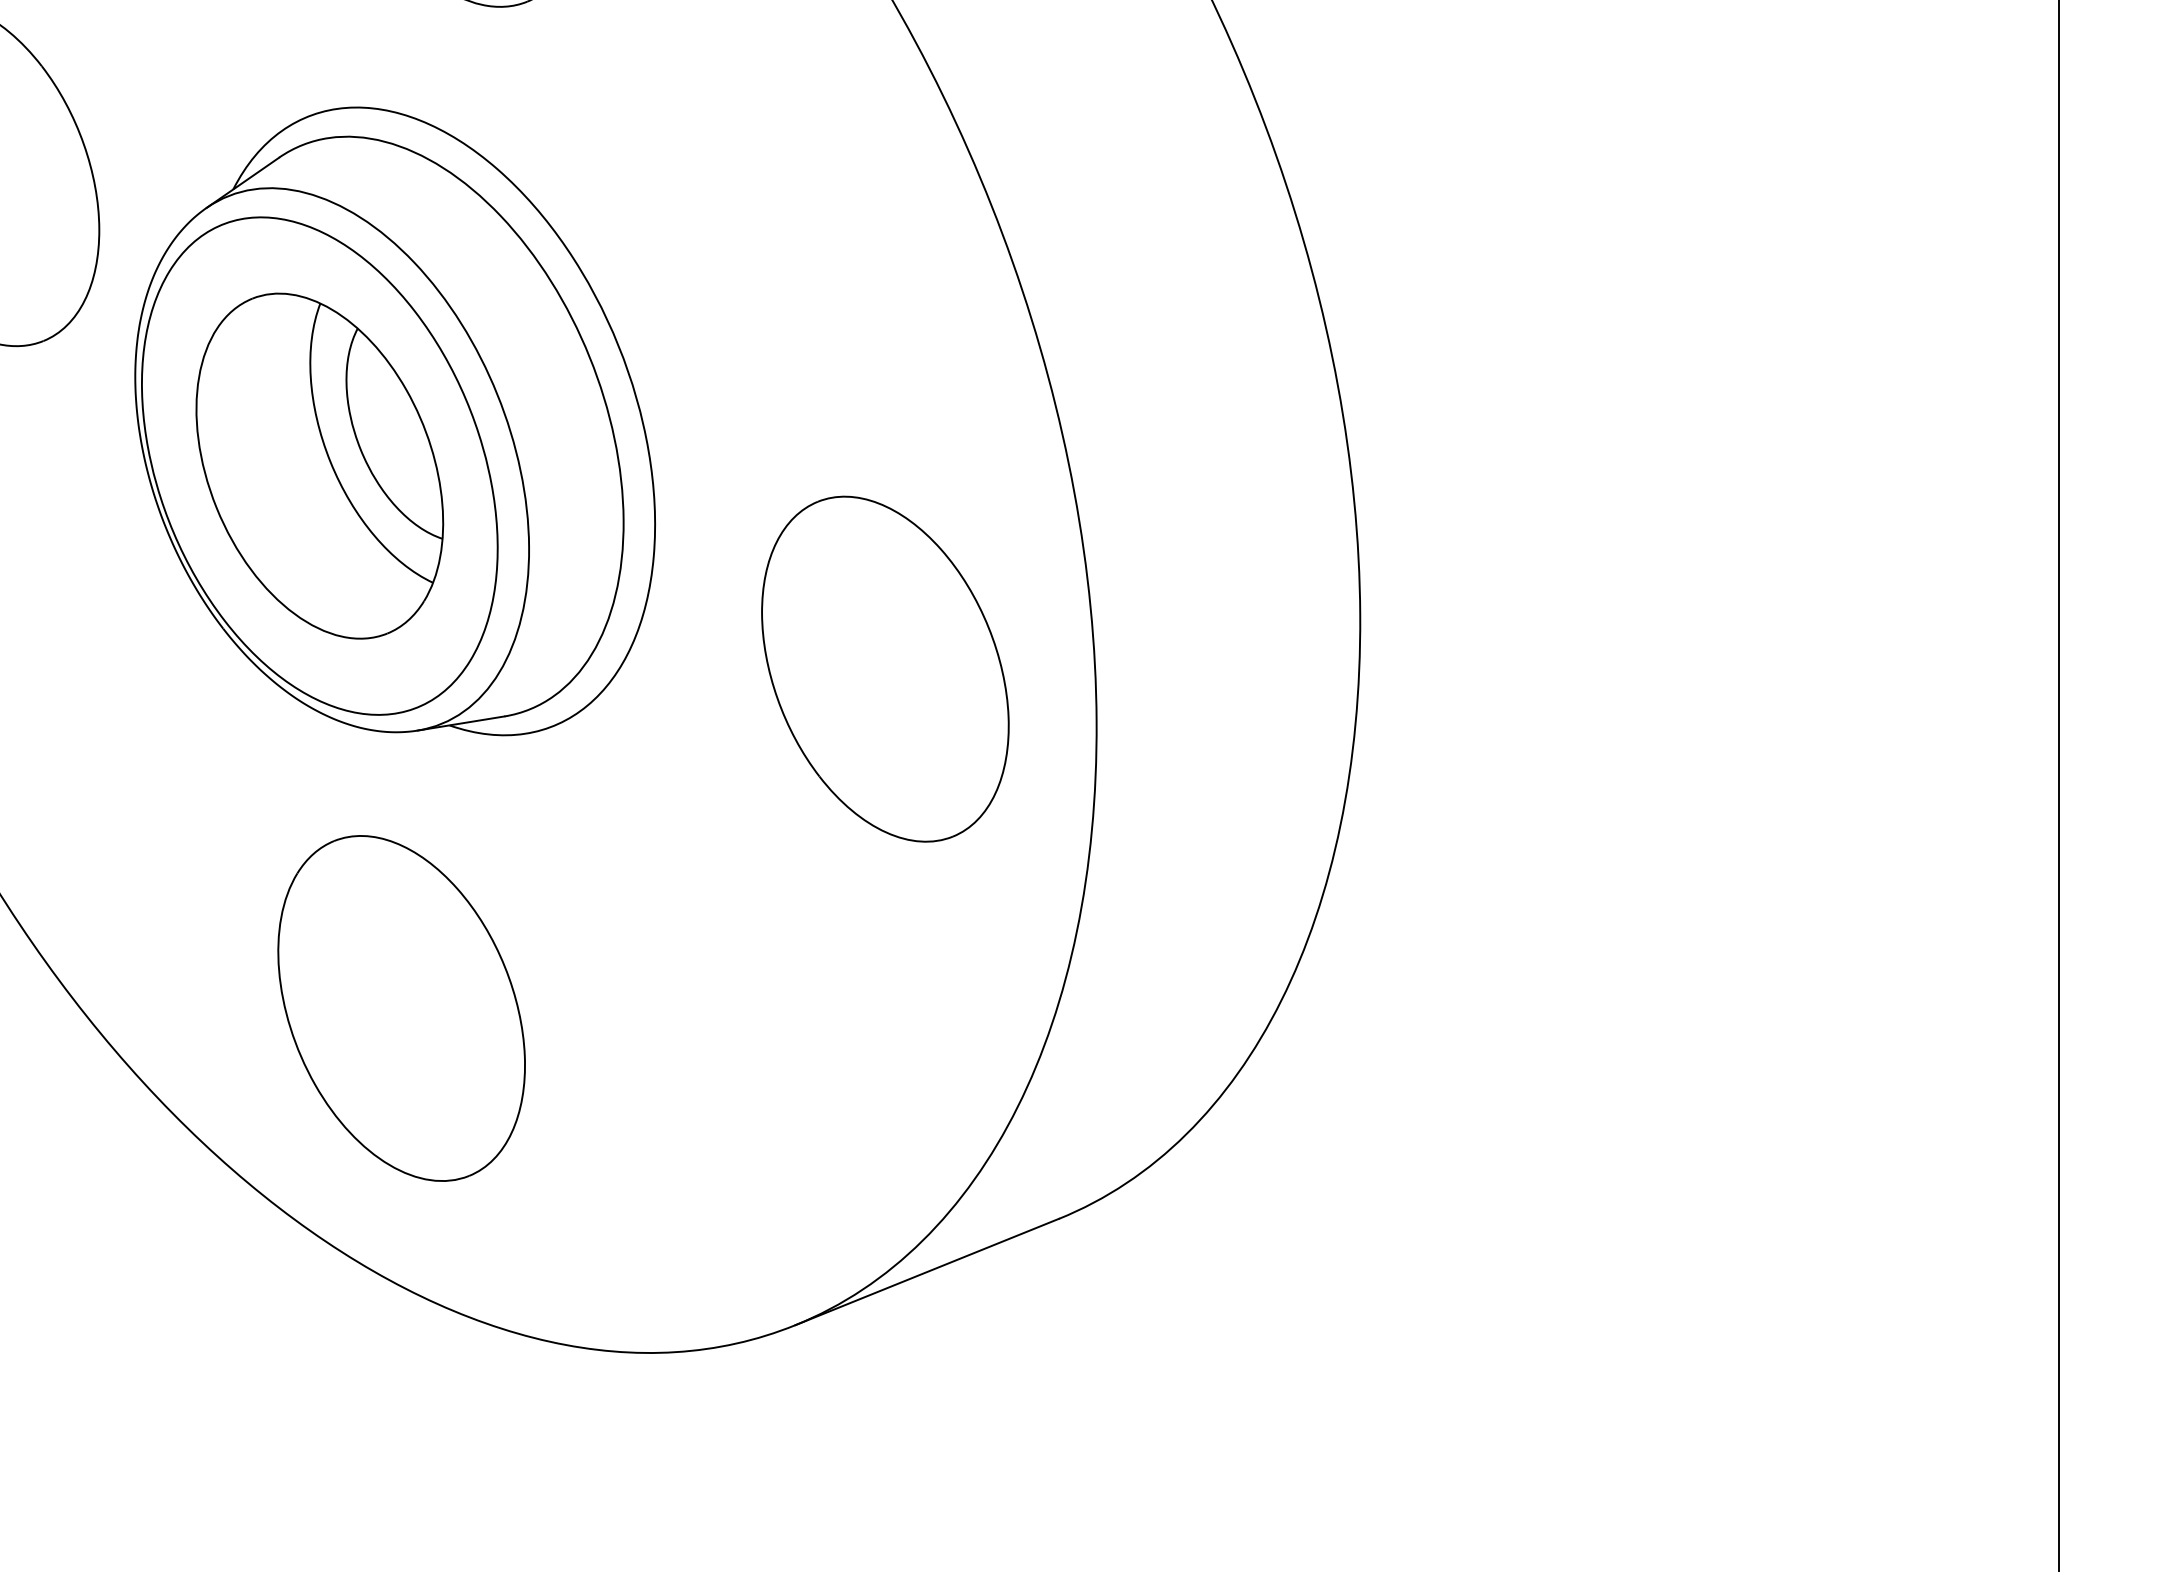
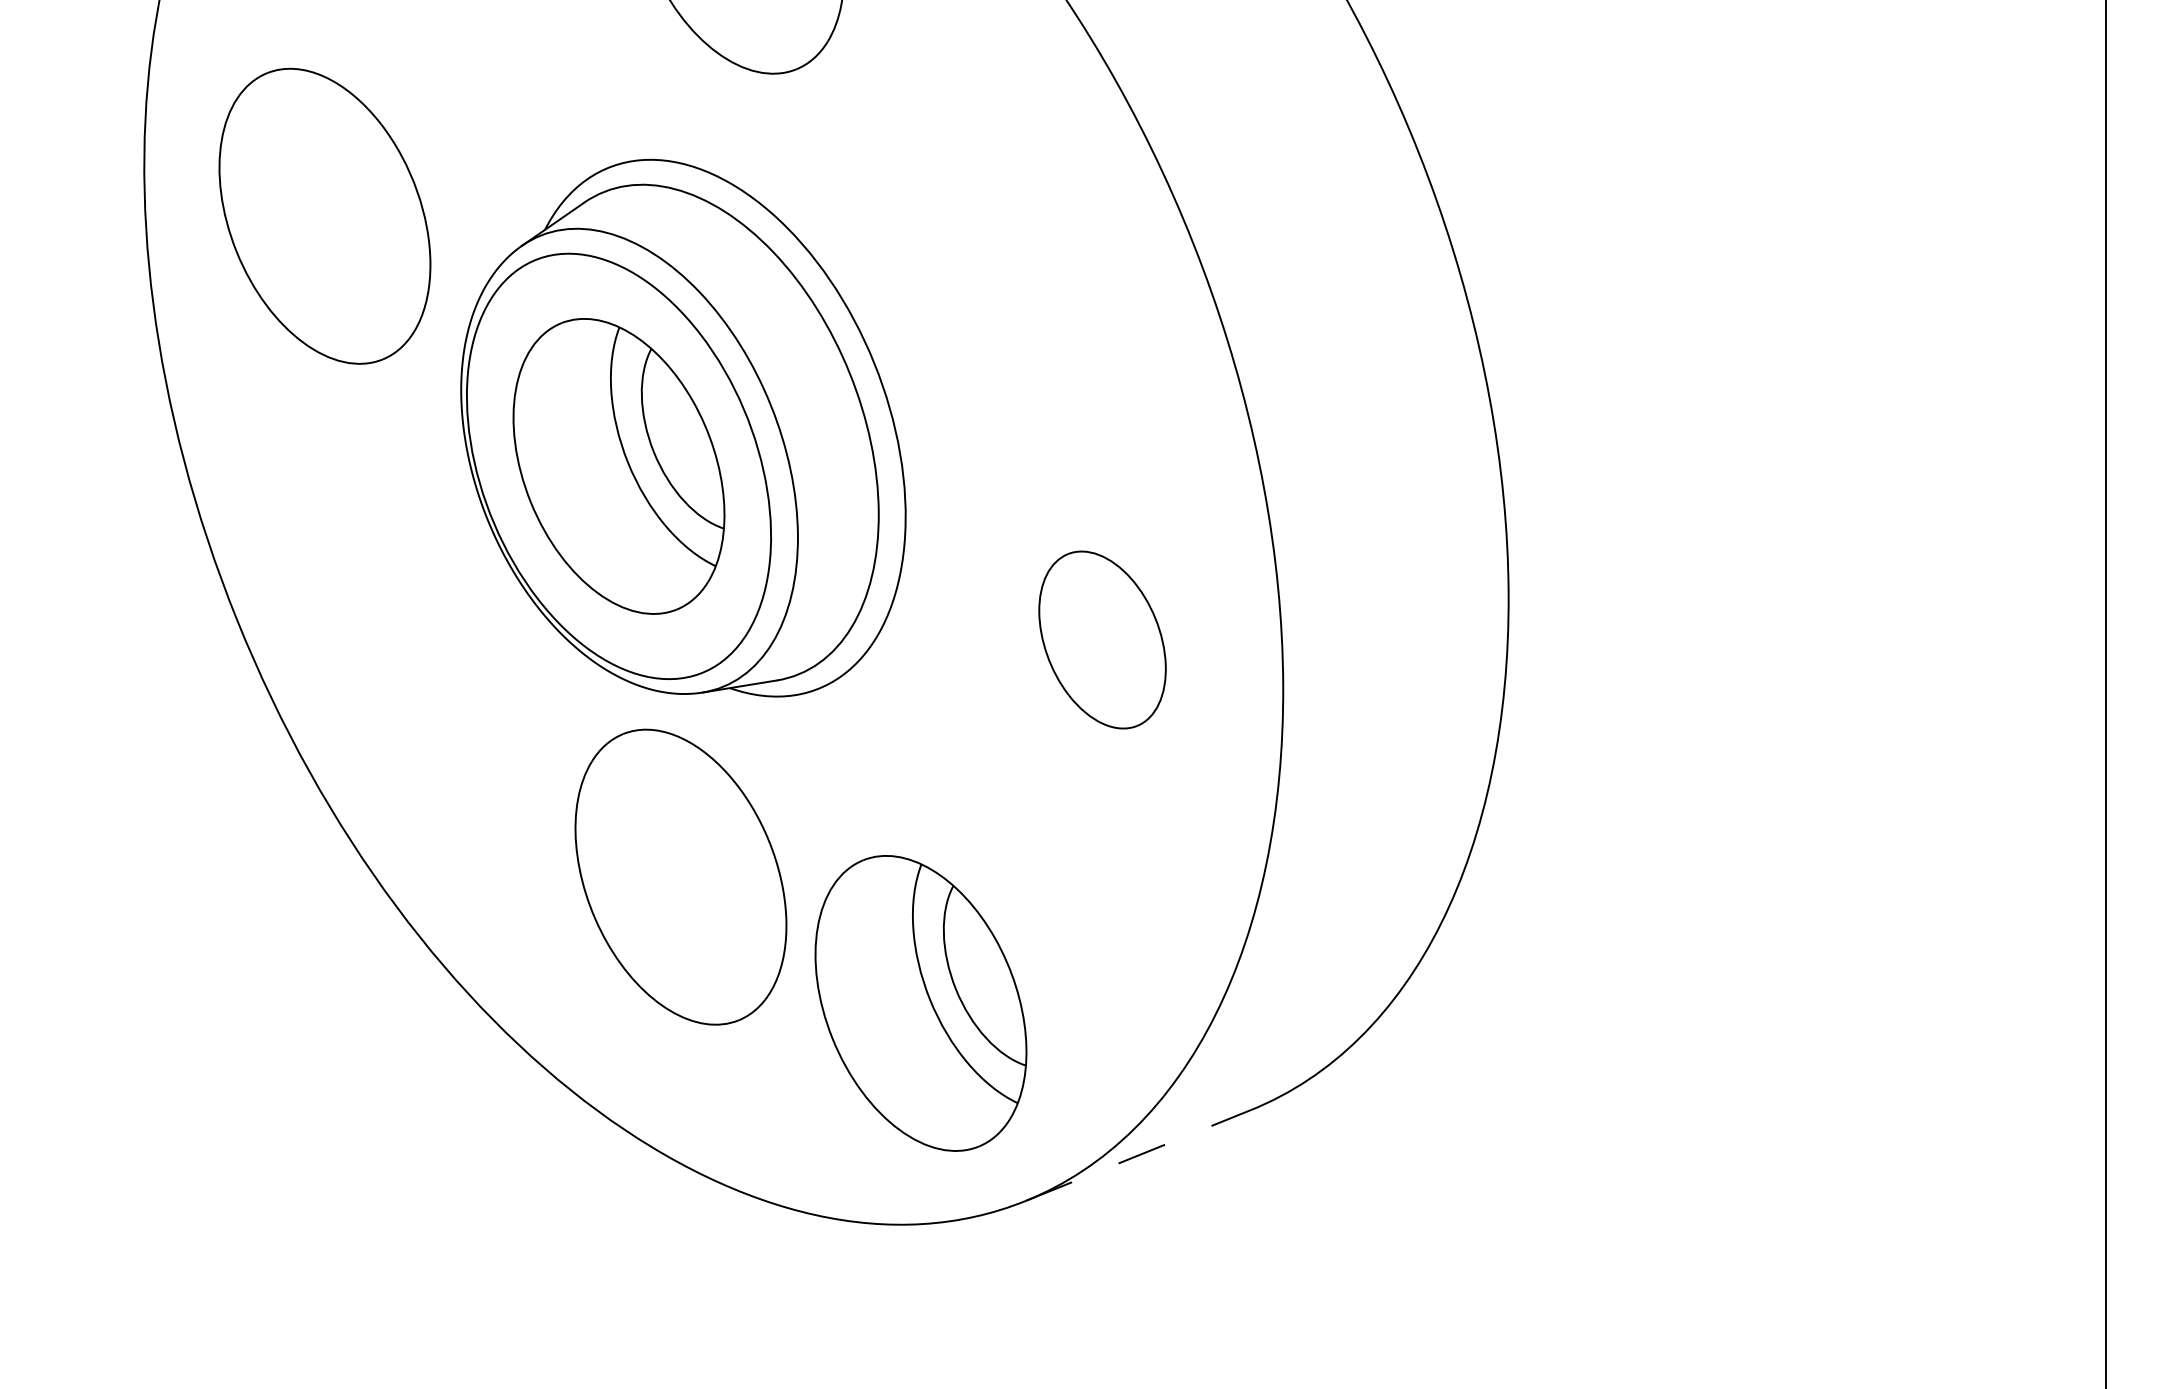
part: (885, 668) -> (1102, 639), size x0.6
part: (401, 1007) -> (680, 876), moved
part: (672, 1094) -> (920, 1003), added
line: (927, 1271) -> (1138, 1155), solid -> dashed

